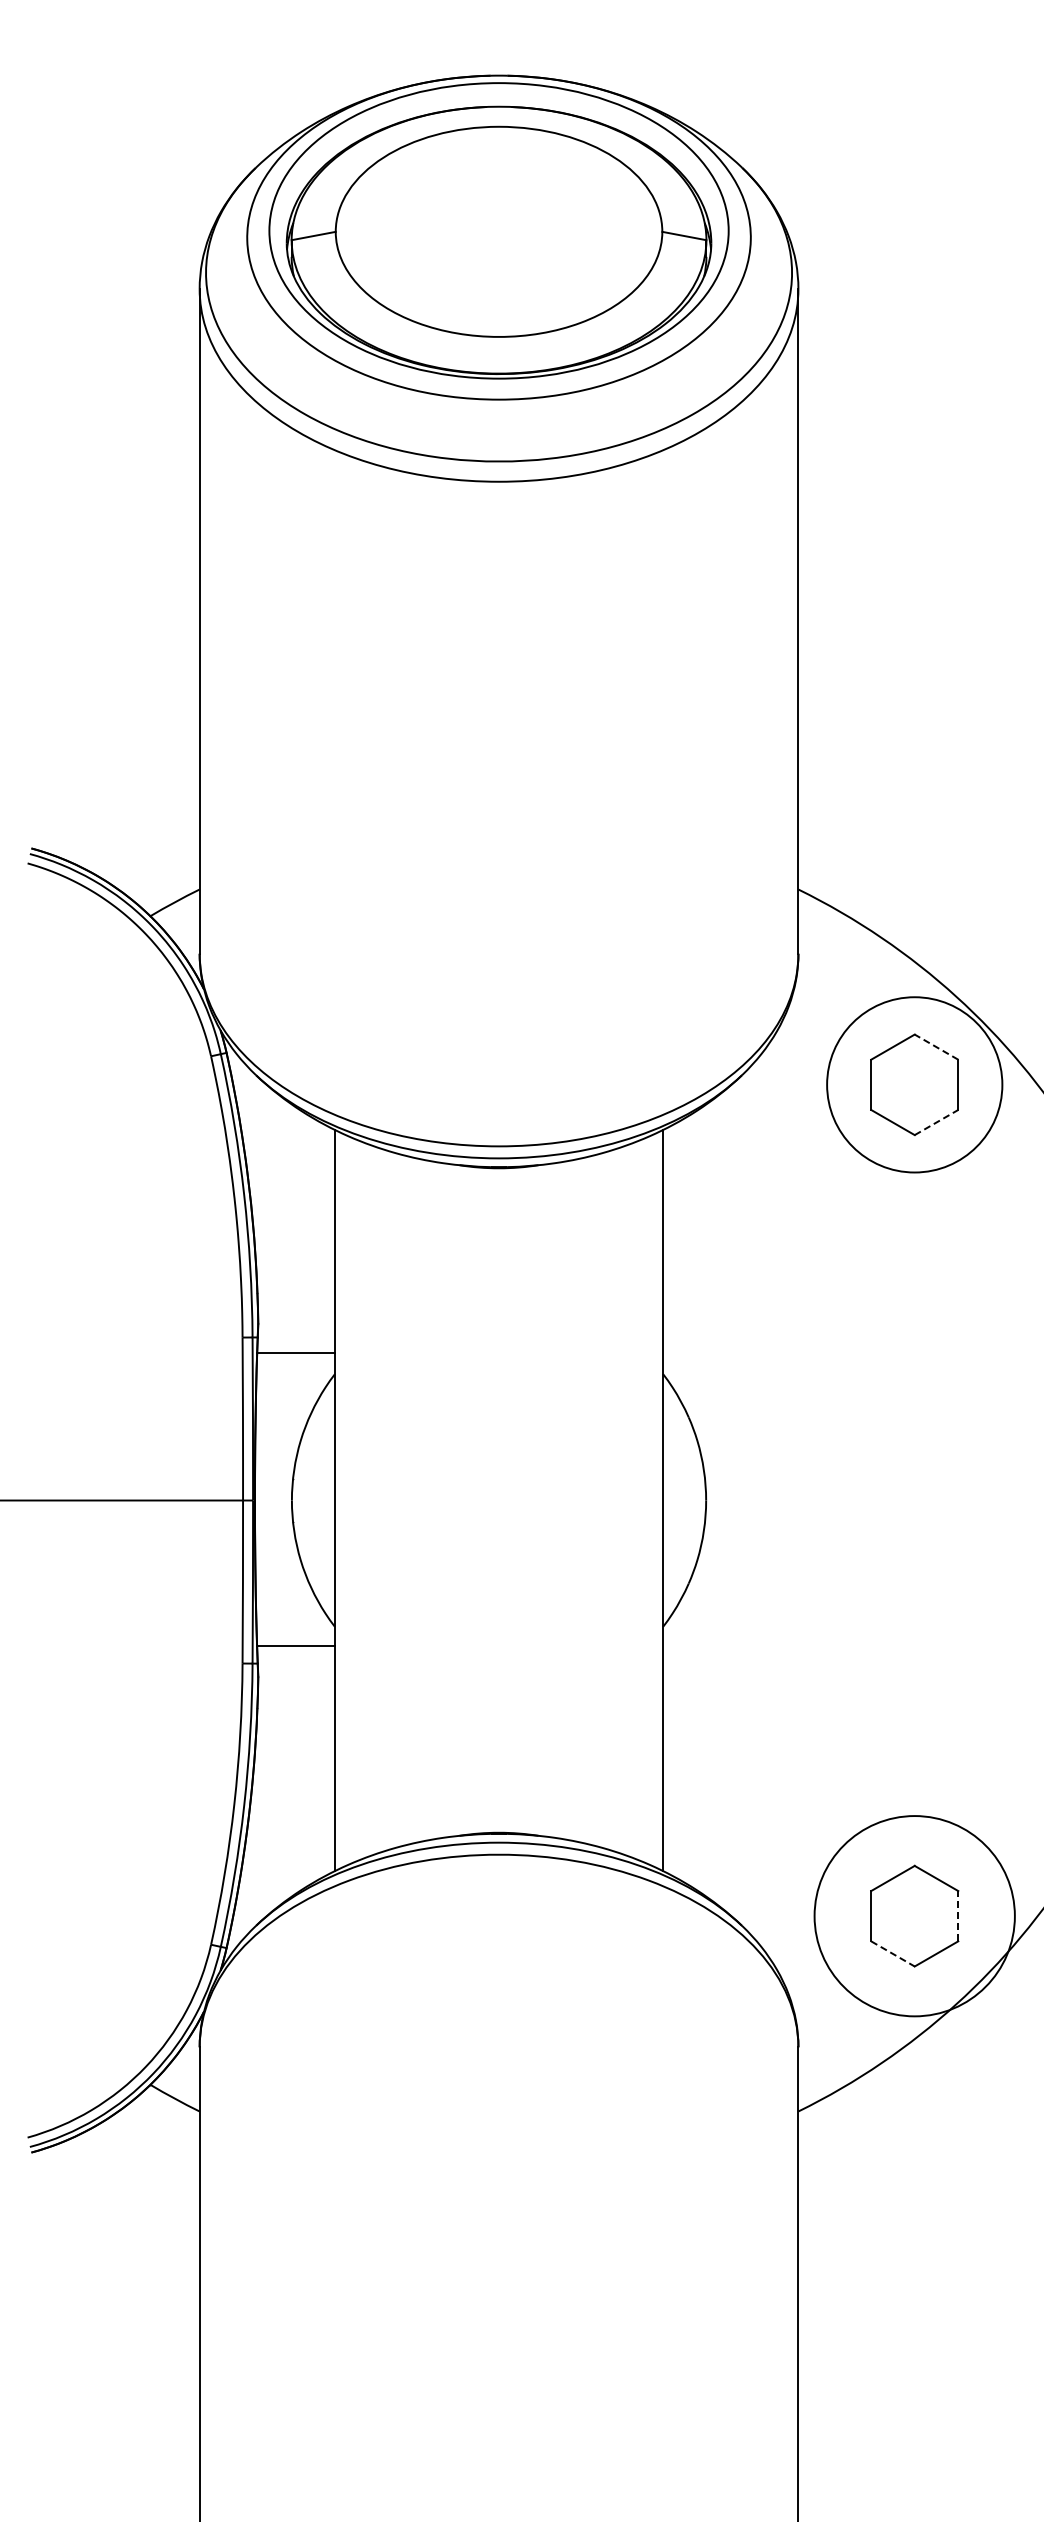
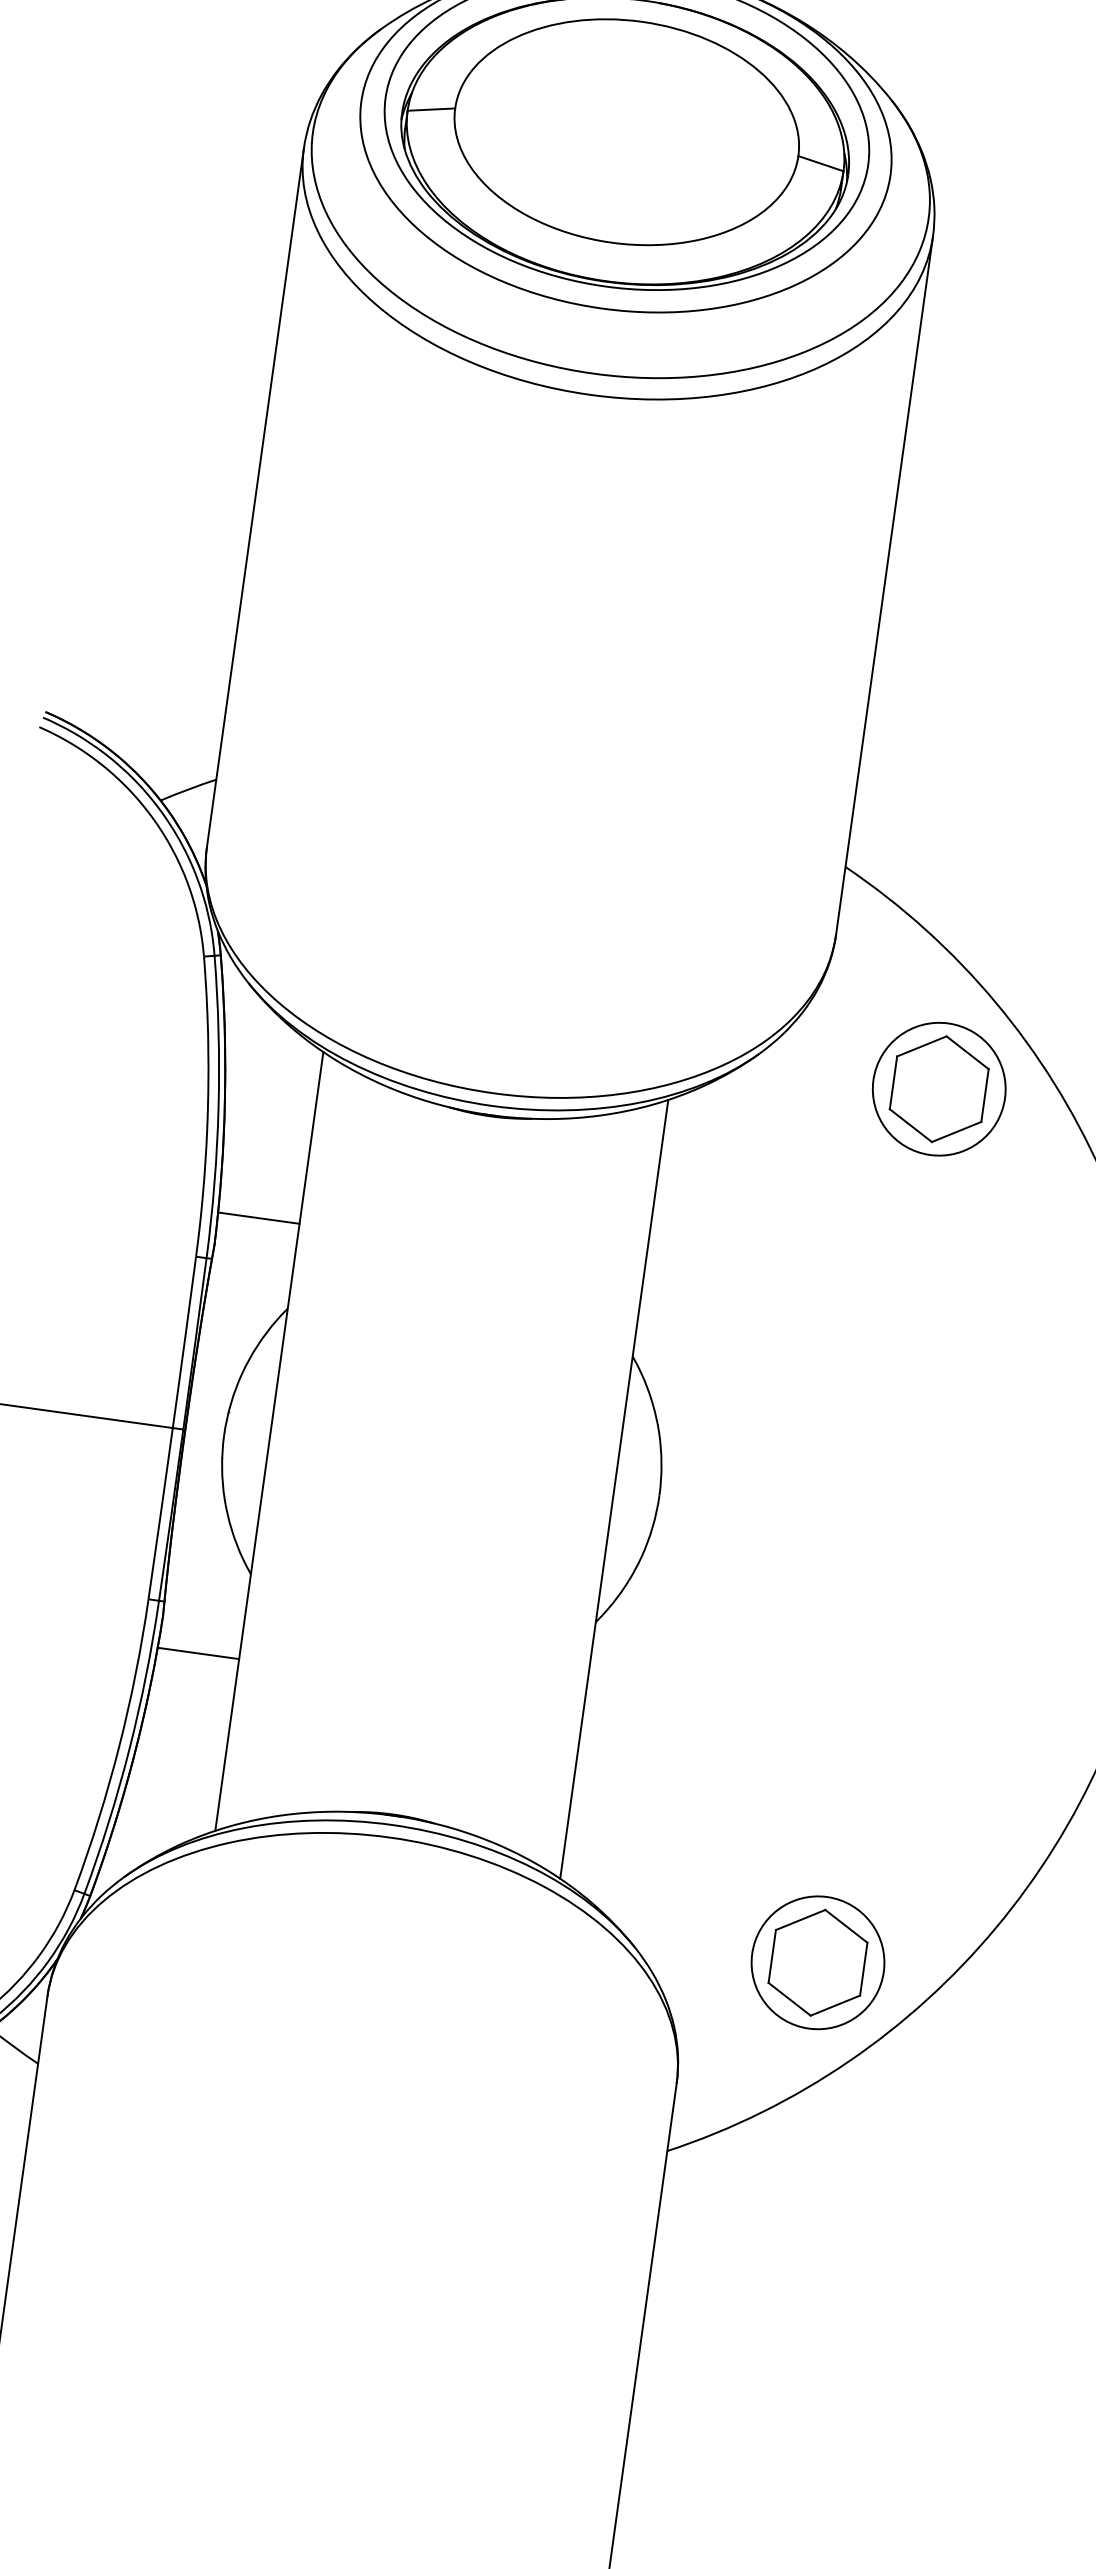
line: (936, 1046) -> (967, 1052), dashed -> solid
circle: (914, 1084) -> (939, 1088), size x0.71
line: (936, 1122) -> (956, 1131), dashed -> solid
line: (295, 1353) -> (258, 1218), moved
line: (295, 1645) -> (197, 1653), moved
circle: (914, 1915) -> (817, 1962), size x0.62
line: (958, 1915) -> (864, 1968), dashed -> solid
line: (893, 1954) -> (790, 1999), dashed -> solid

